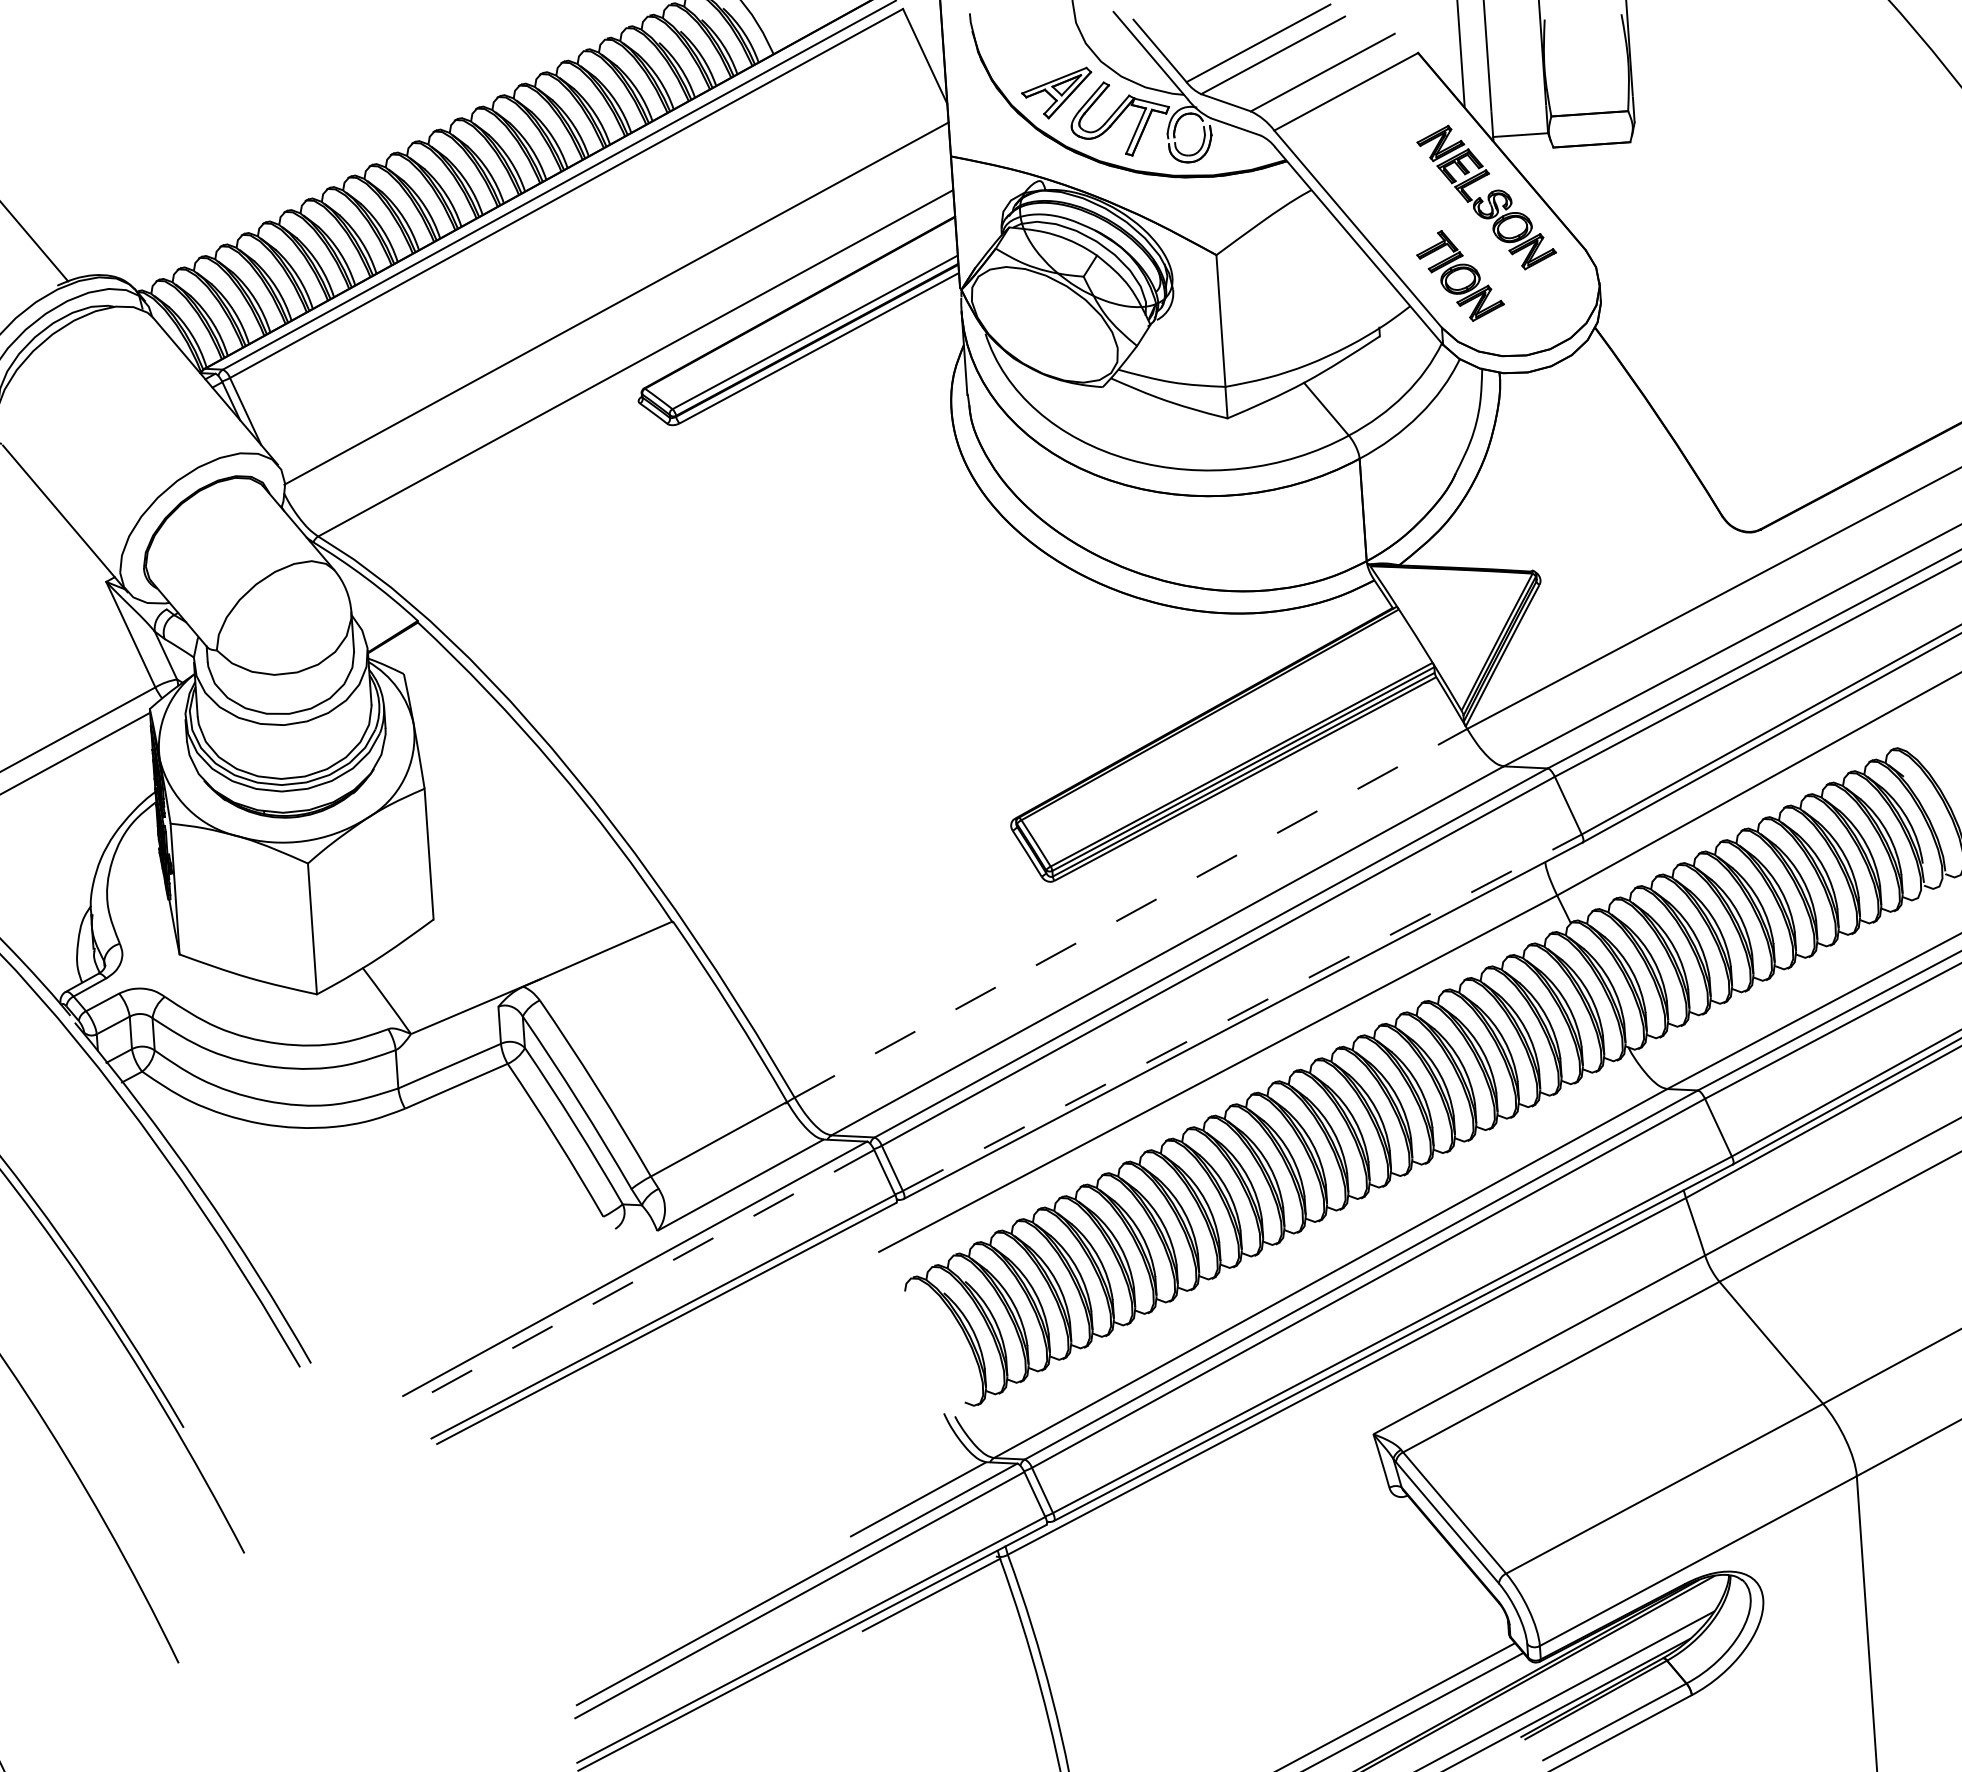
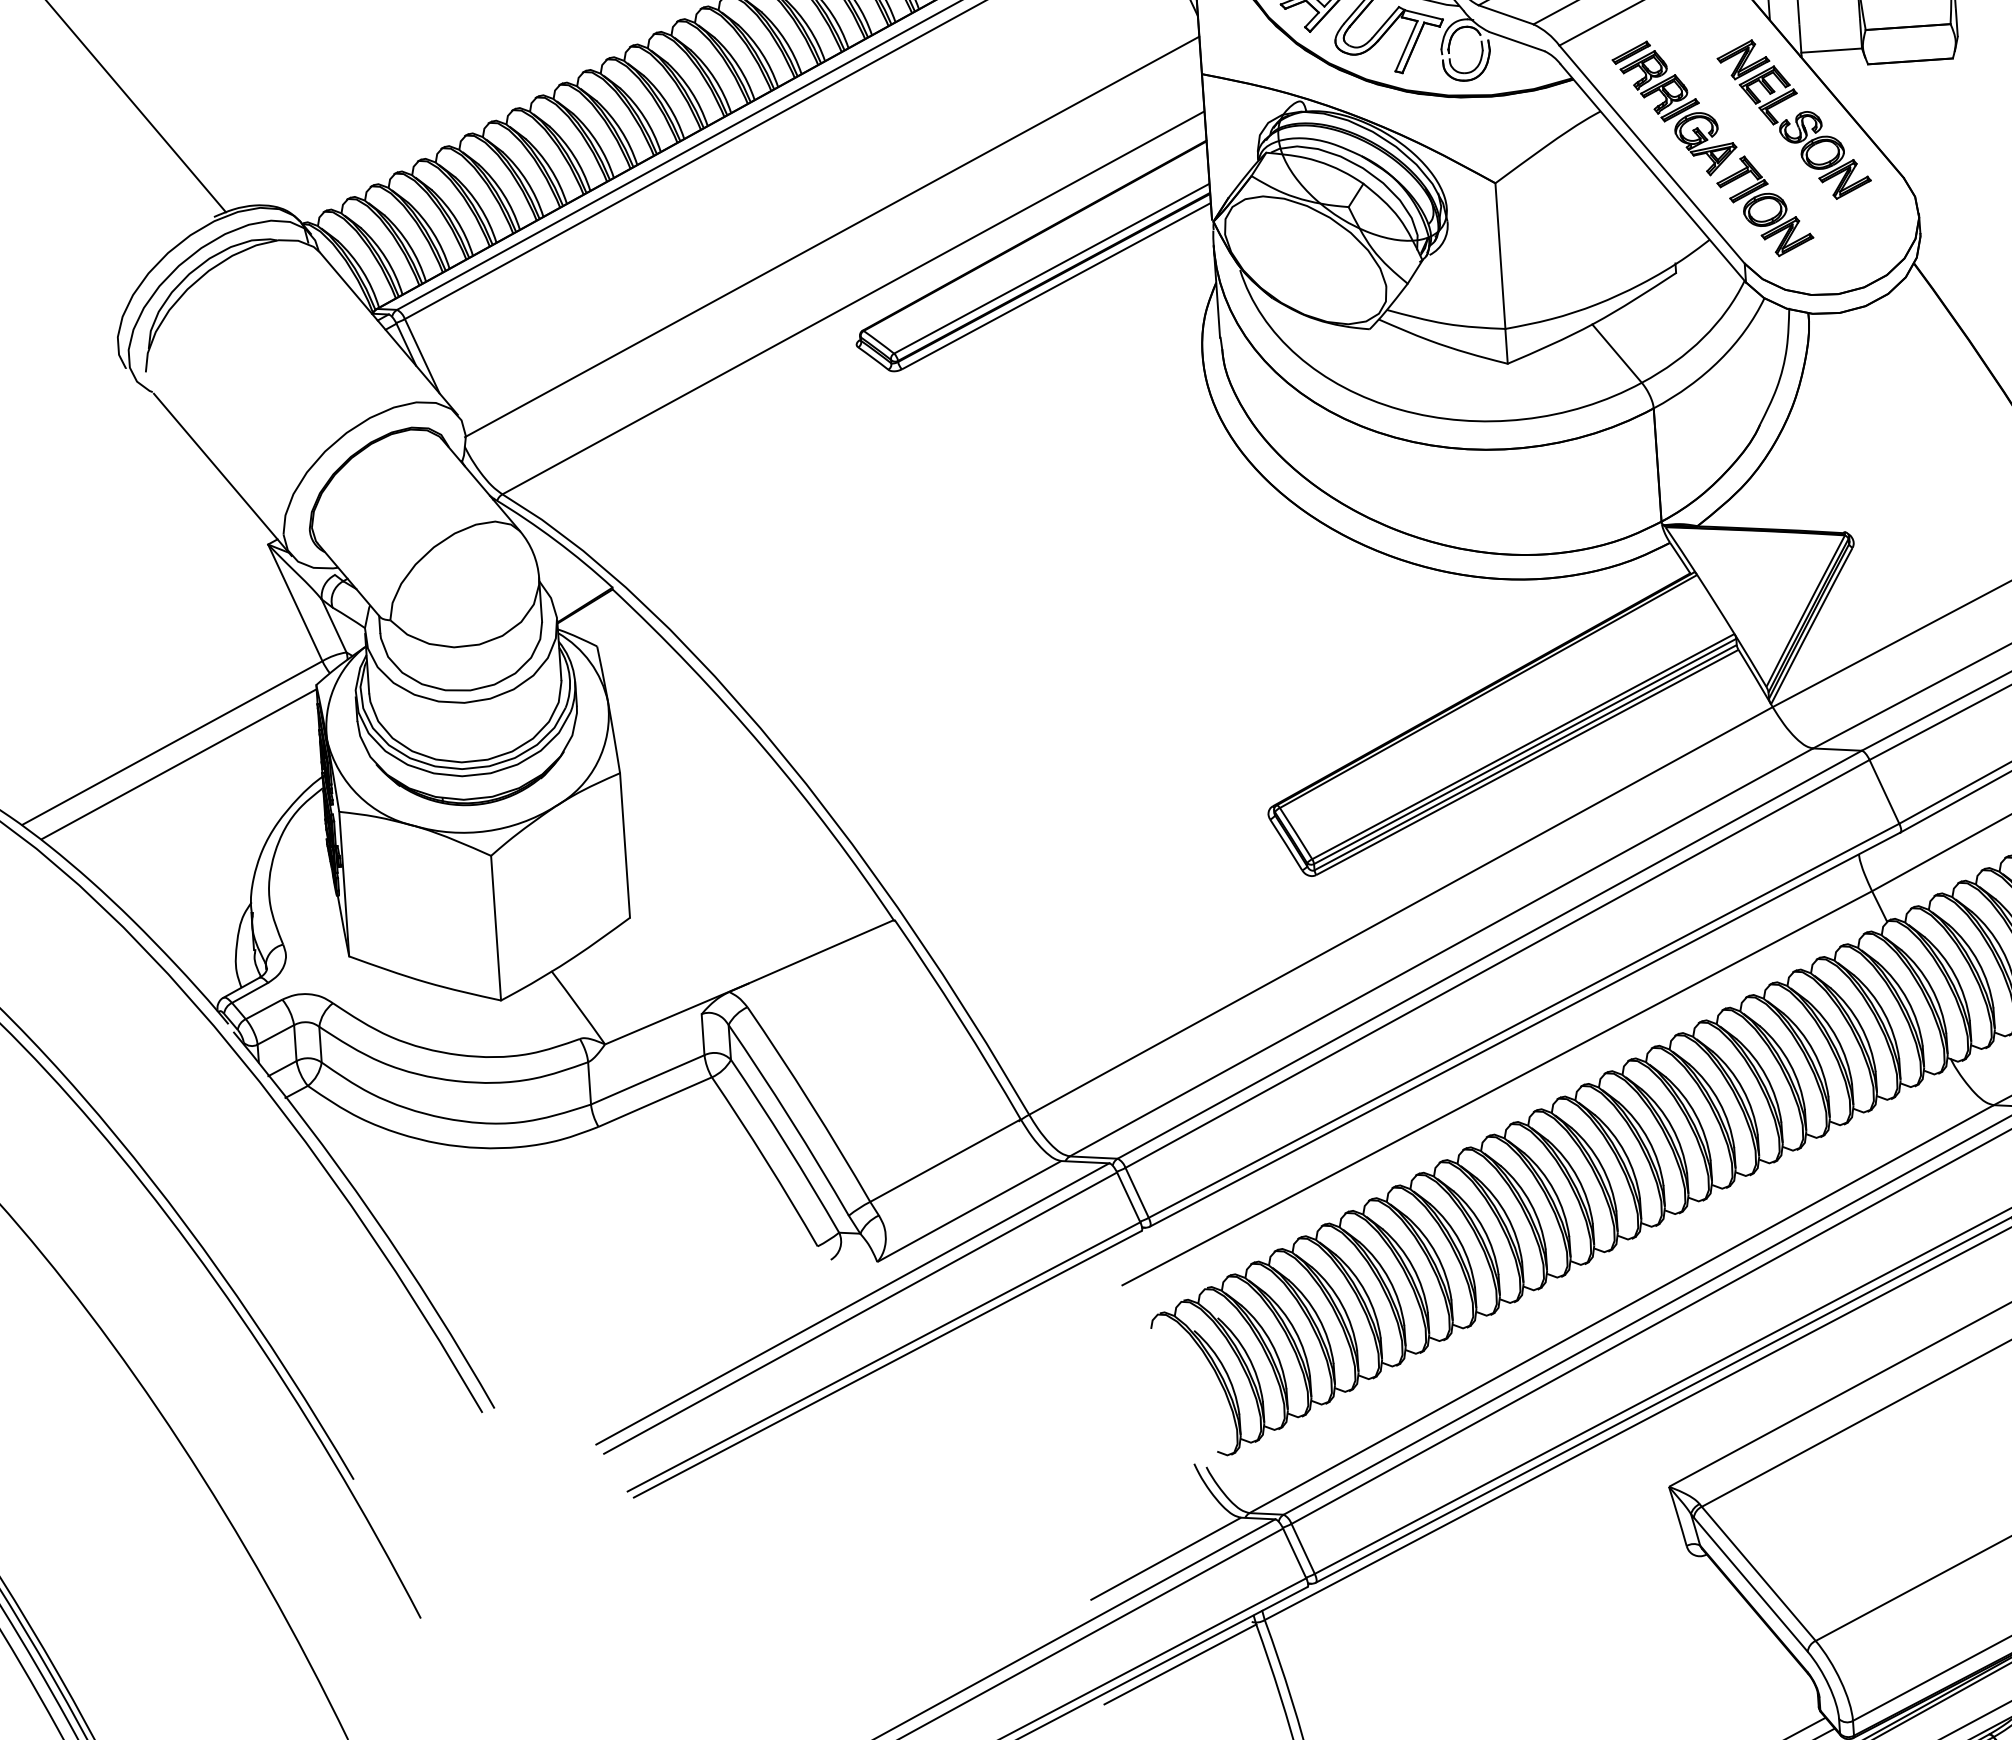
part: (1378, 187) -> (1674, 108), added
line: (1131, 913) -> (1401, 911), dashed -> solid
line: (1242, 1012) -> (1524, 1020), dashed -> solid
line: (642, 1277) -> (860, 1313), dashed -> solid

